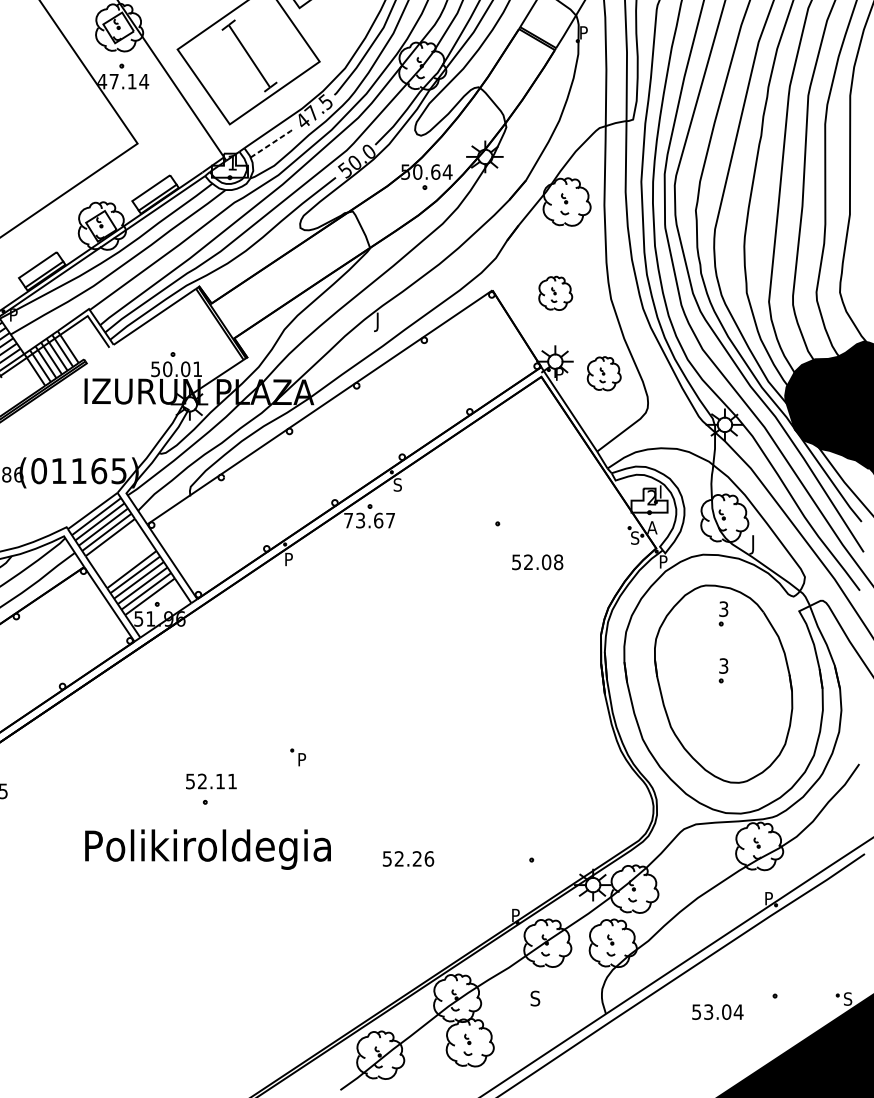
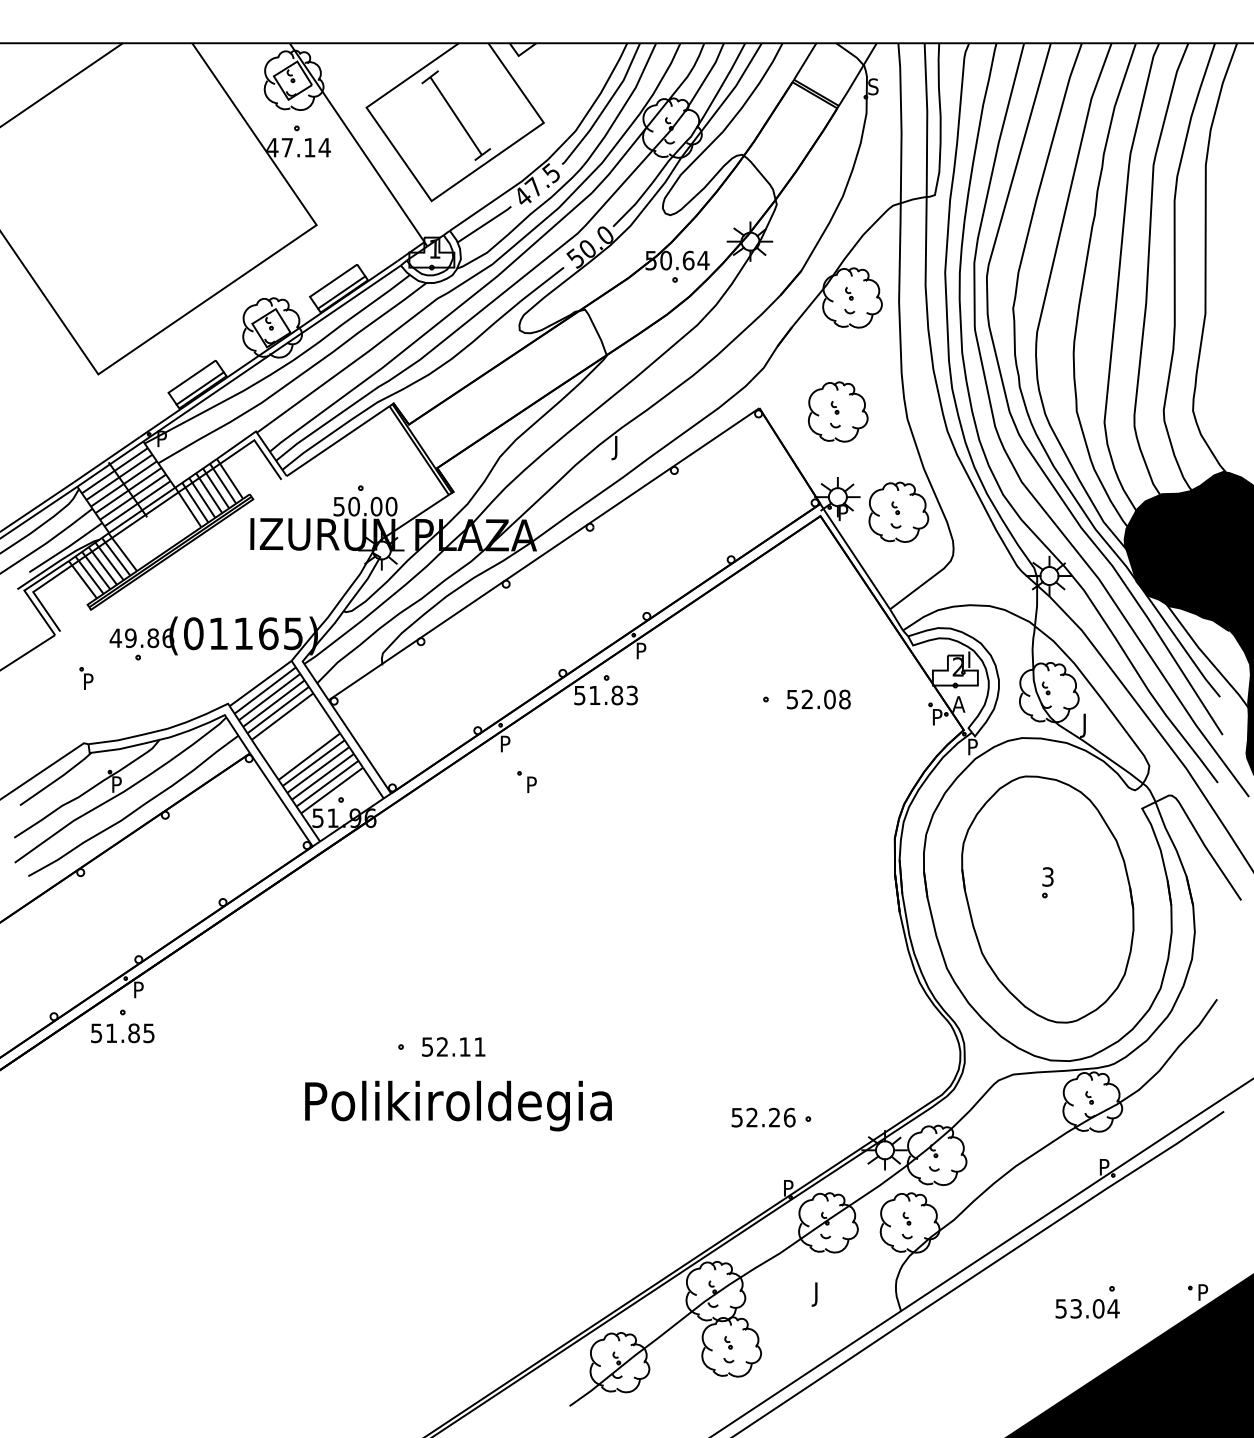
text: (583, 32) -> (873, 86), P -> S
line: (272, 143) -> (485, 224), dashed -> solid
part: (555, 293) -> (838, 411), size x1.43
text: (197, 369) -> (391, 506), 50.01 -> 50.00
part: (603, 373) -> (898, 511), size x1.43
text: (397, 484) -> (641, 650), S -> P
text: (369, 520) -> (605, 695), 73.67 -> 51.83
text: (635, 537) -> (937, 716), S -> P
text: (537, 562) -> (818, 699), moved
part: (723, 613) -> (1047, 811), removed
part: (297, 757) -> (526, 781), moved
text: (211, 781) -> (453, 1046), moved
text: (208, 849) -> (458, 1105), moved
text: (408, 858) -> (763, 1117), moved
text: (848, 999) -> (1203, 1292), S -> P
text: (535, 1000) -> (812, 1294), S -> J
text: (717, 1011) -> (1087, 1308), moved

